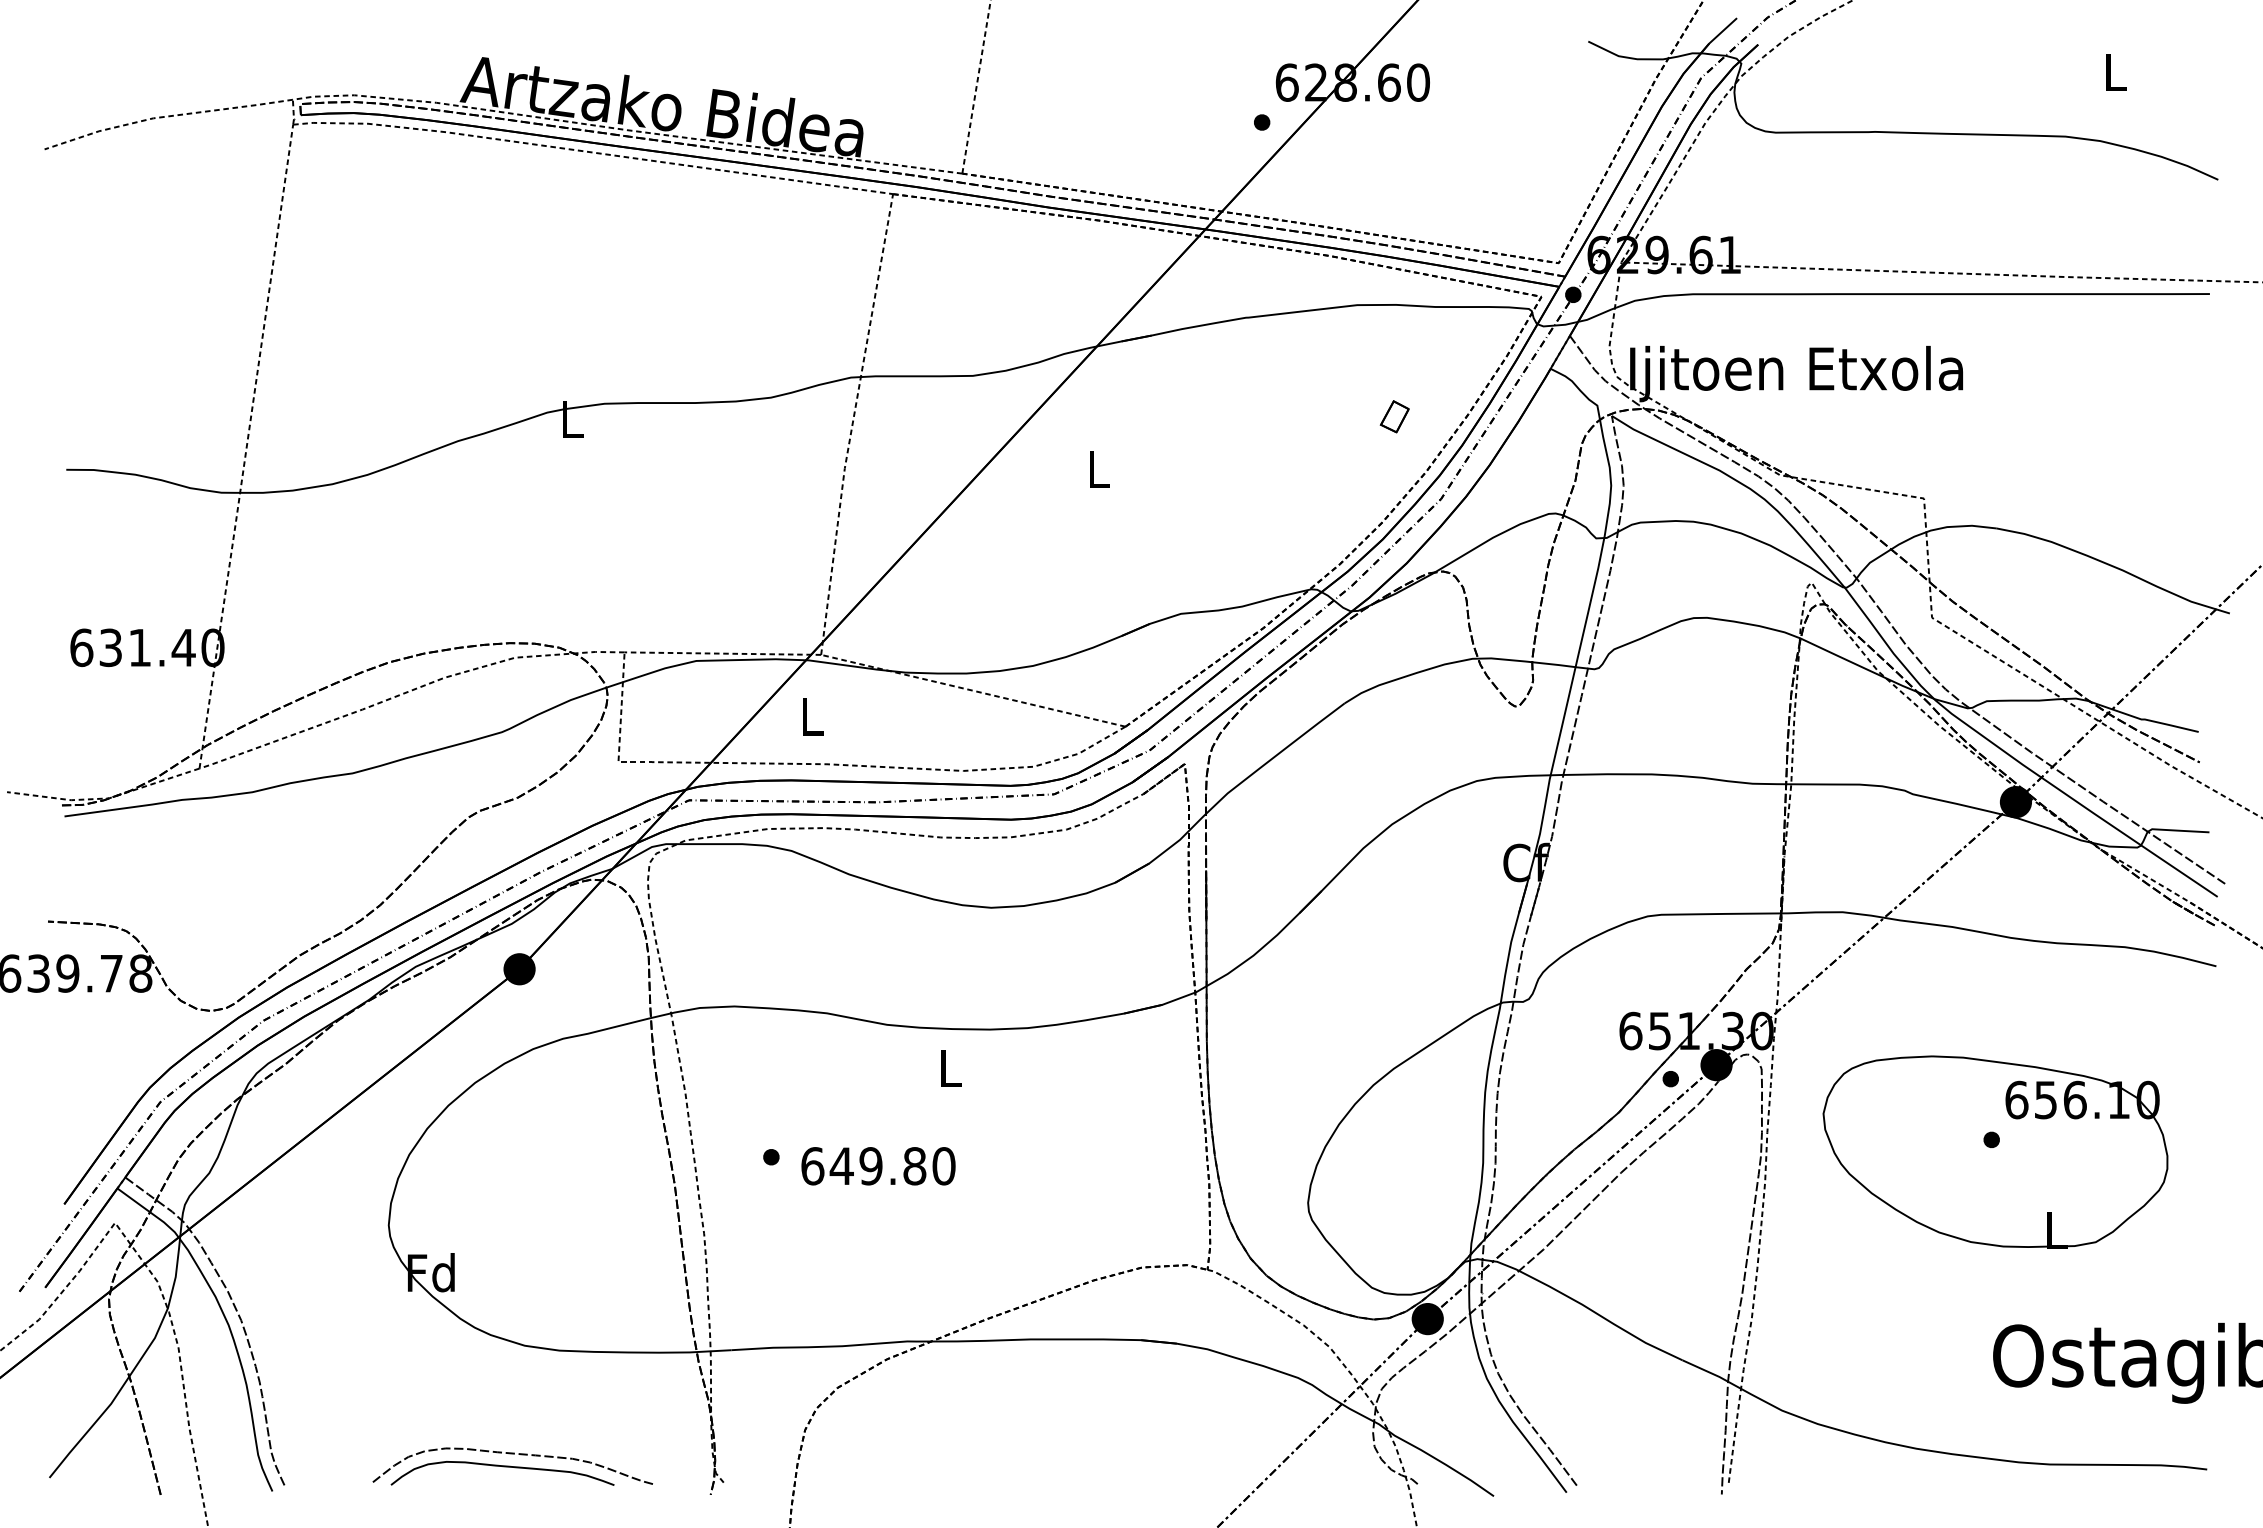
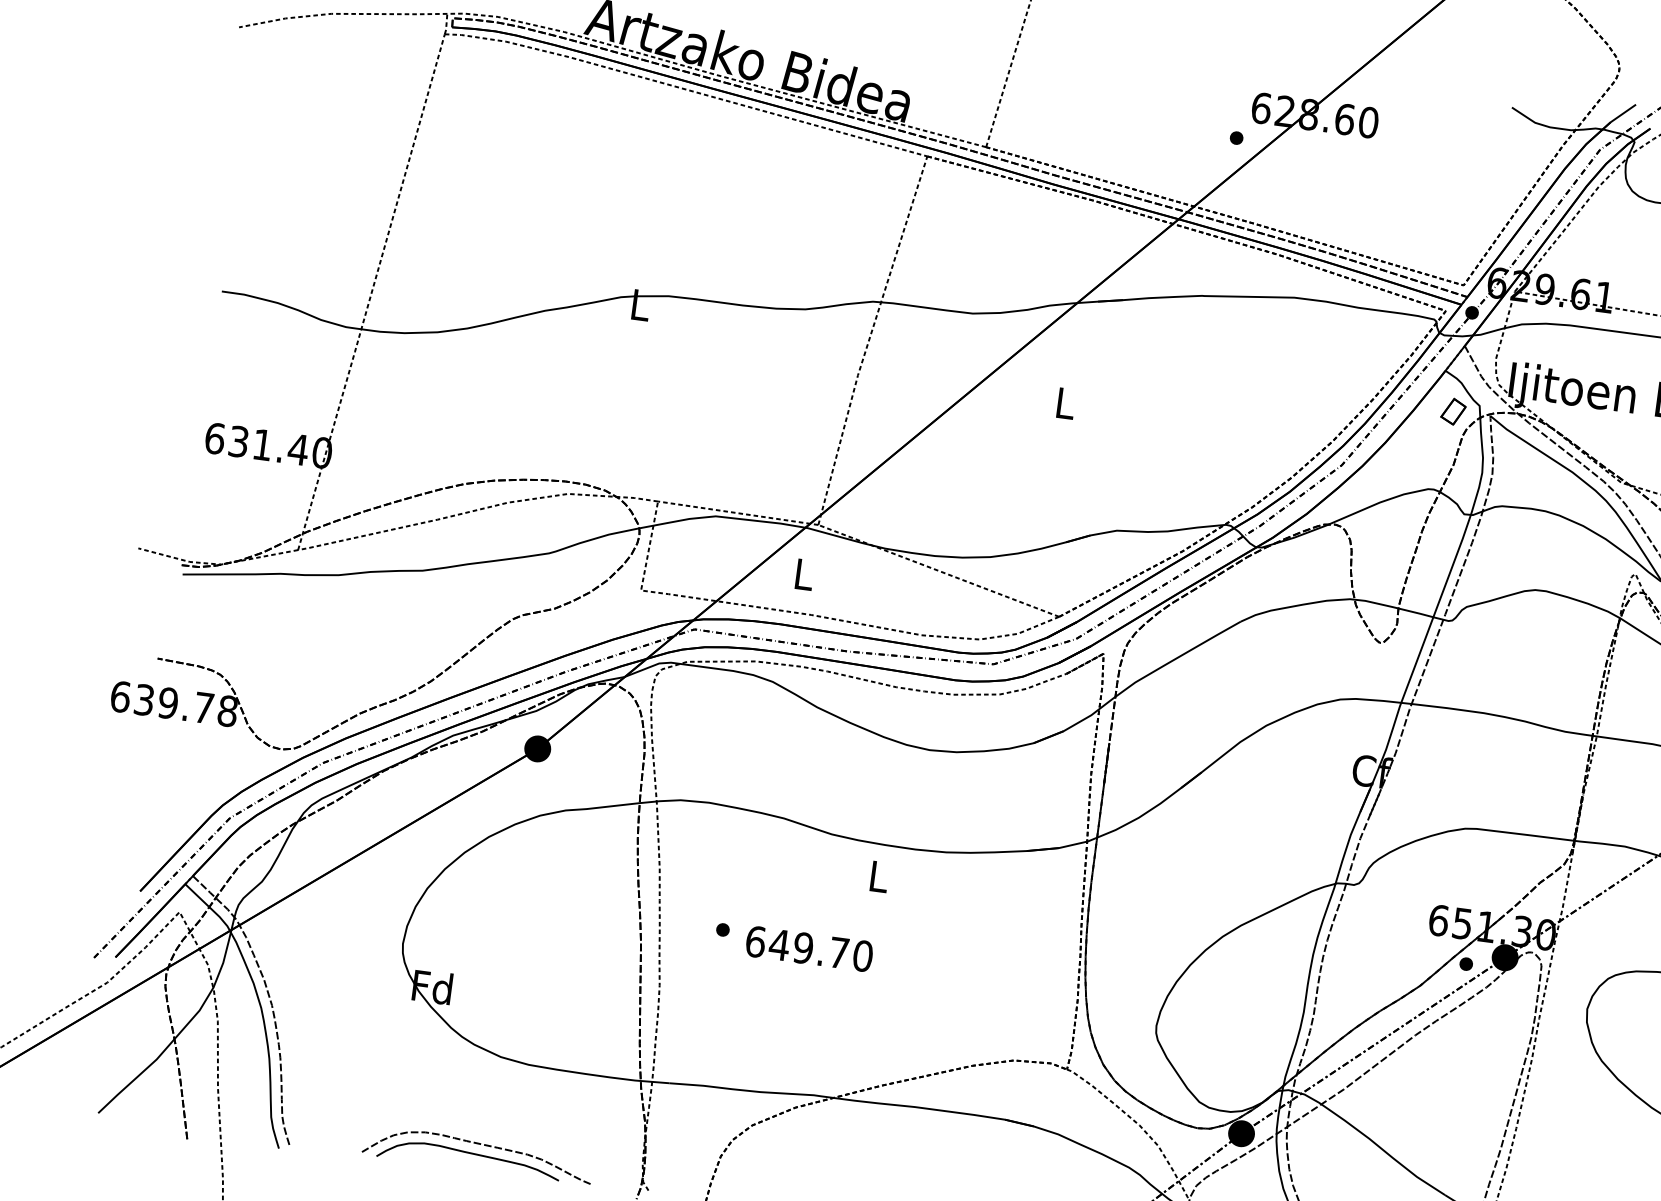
part: (1394, 416) -> (1453, 411), moved
text: (914, 1166) -> (838, 953), 649.80 -> 649.70

